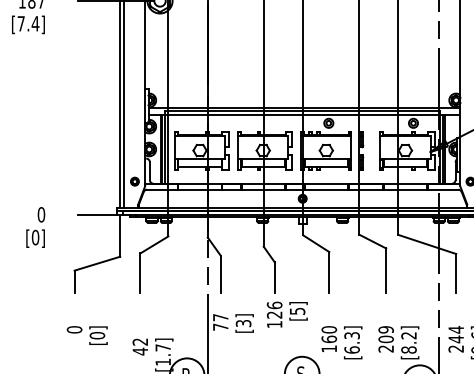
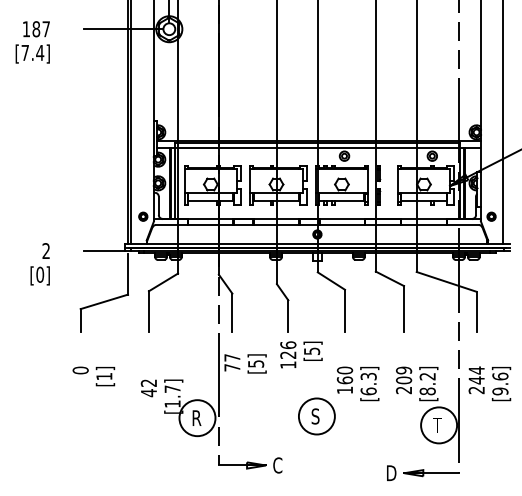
text: (41, 215) -> (46, 251), 0 -> 2
text: (243, 323) -> (255, 363), [3] -> [5]
text: (97, 335) -> (104, 376), [0] -> [1]

